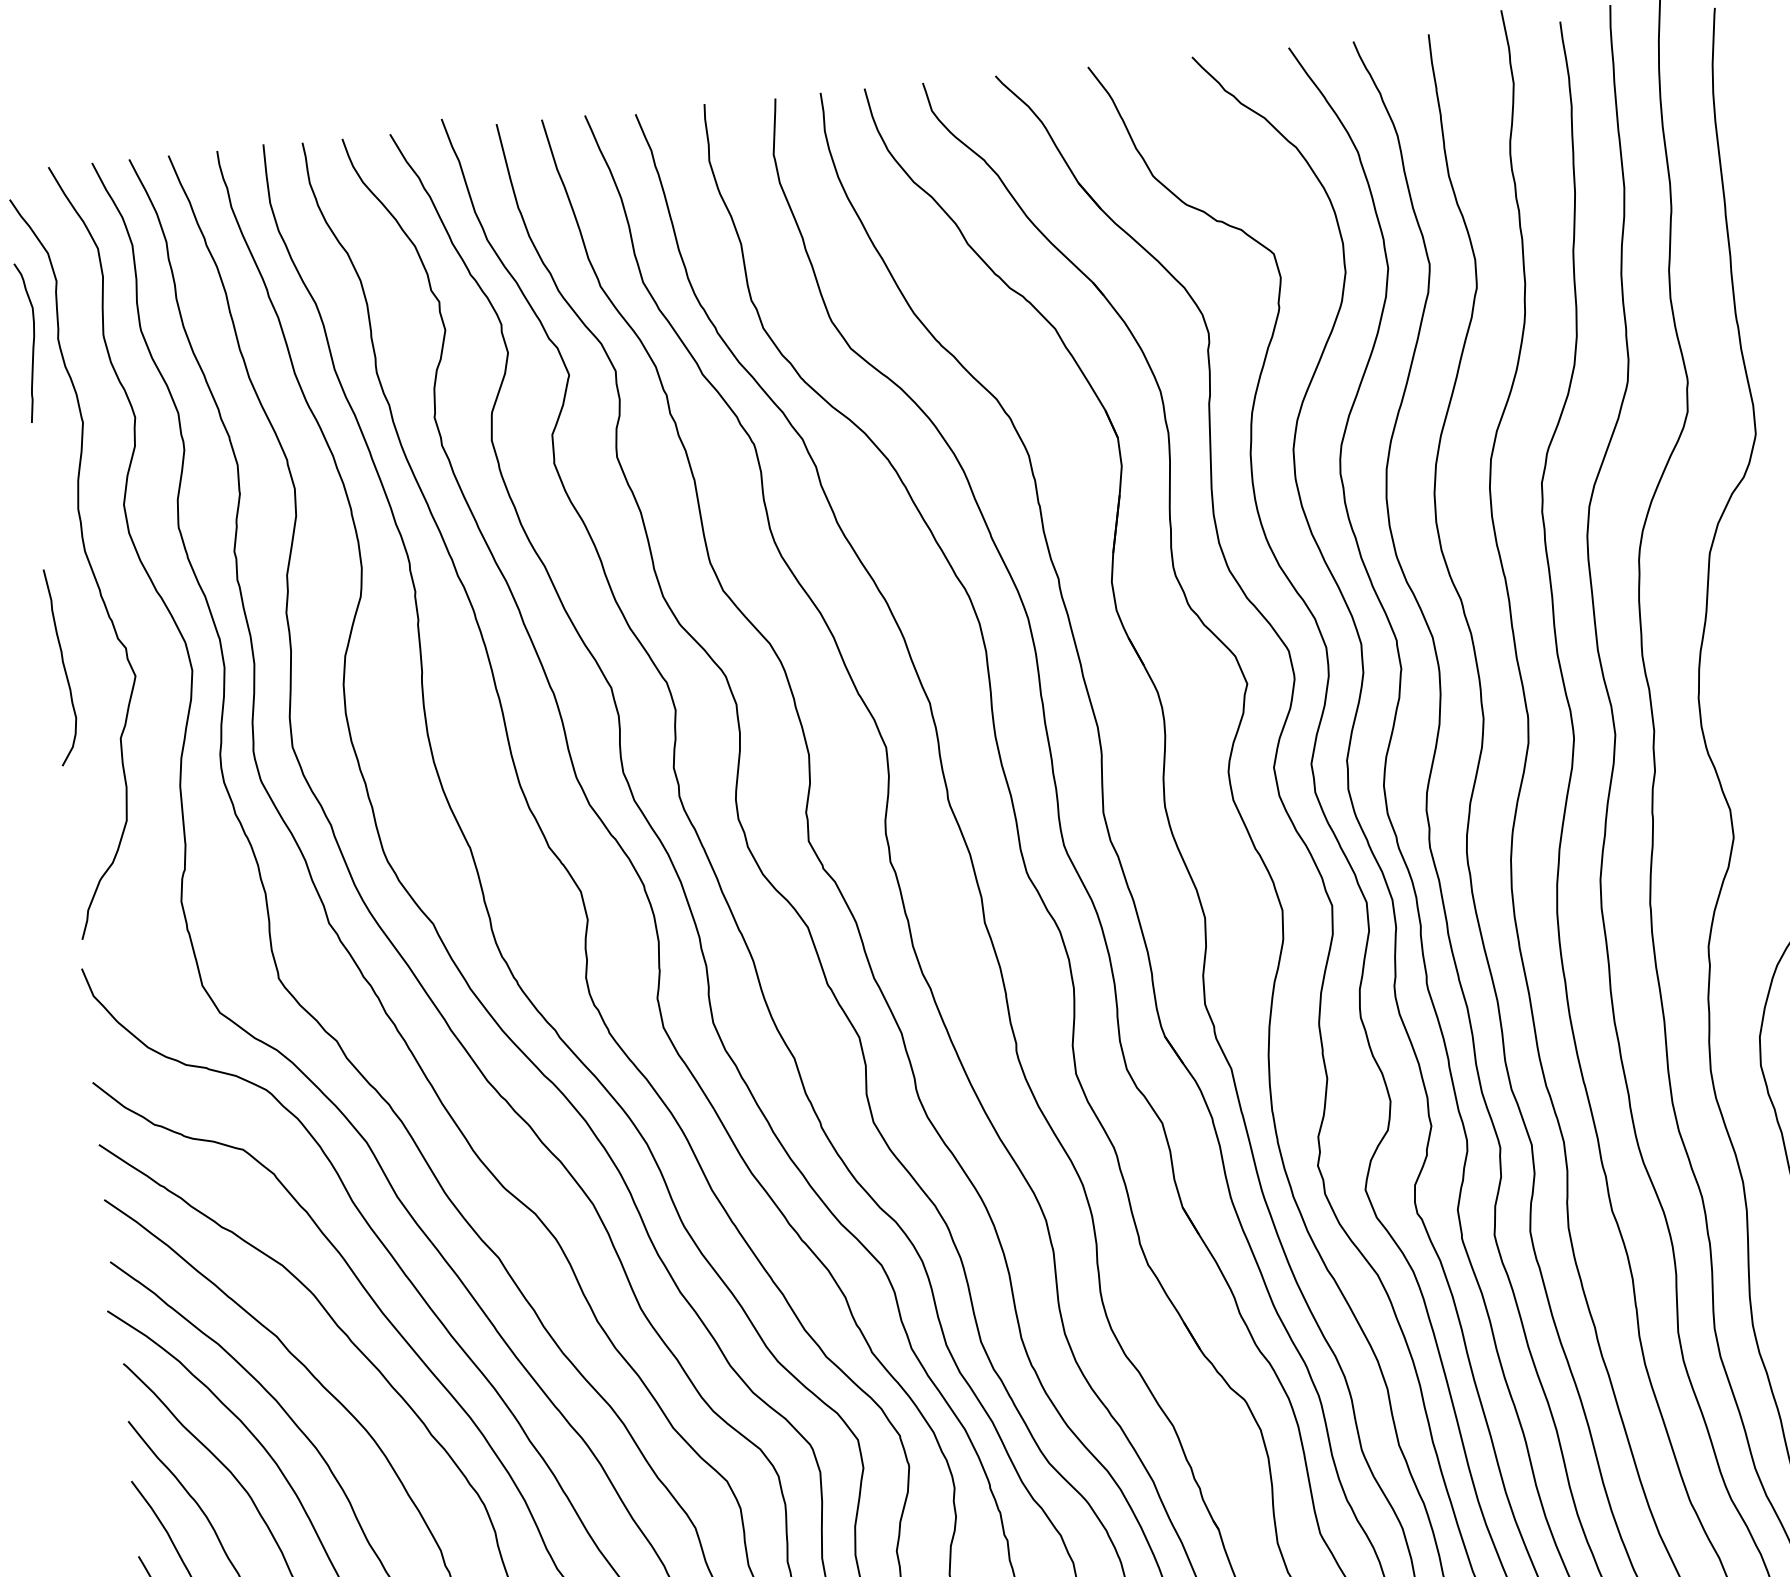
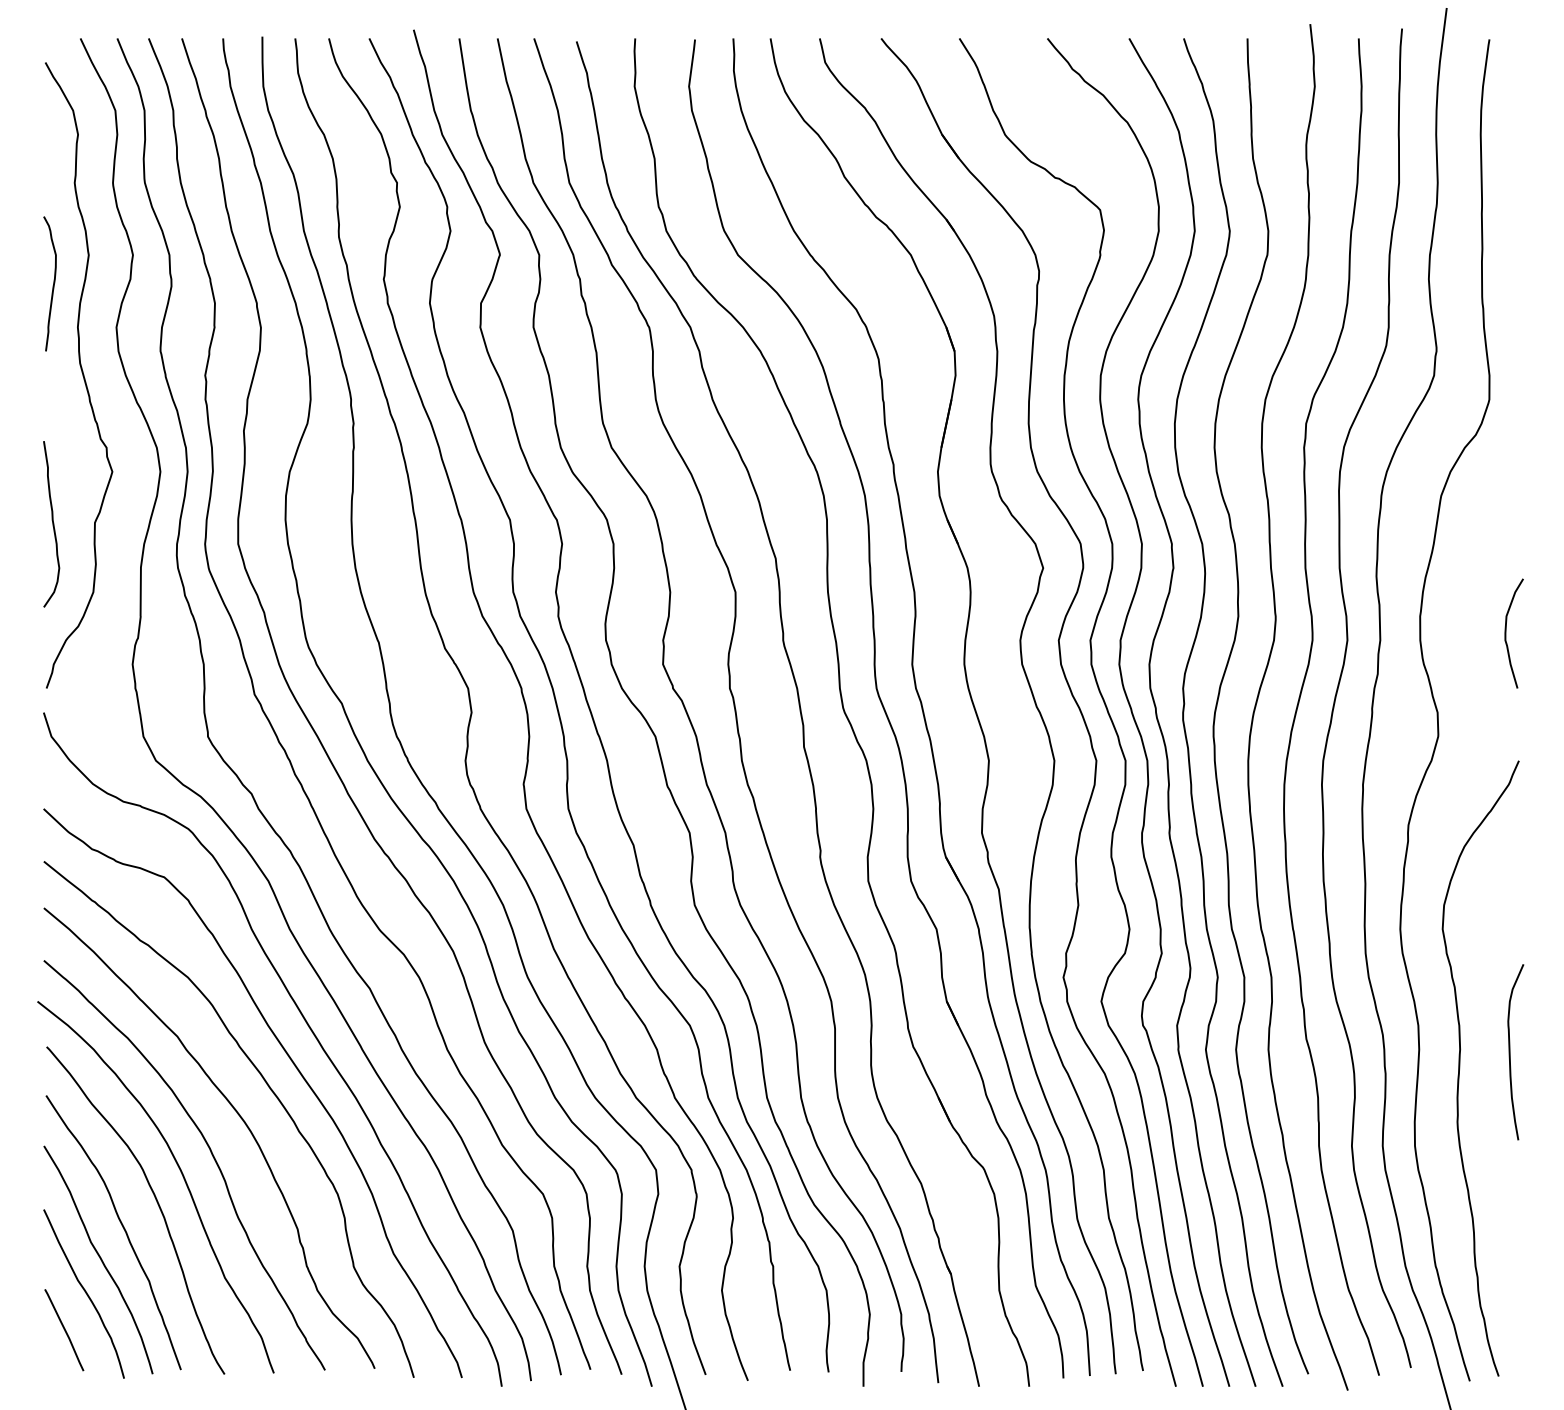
curve: (32, 344) -> (52, 285), moved
curve: (63, 667) -> (52, 524), moved

